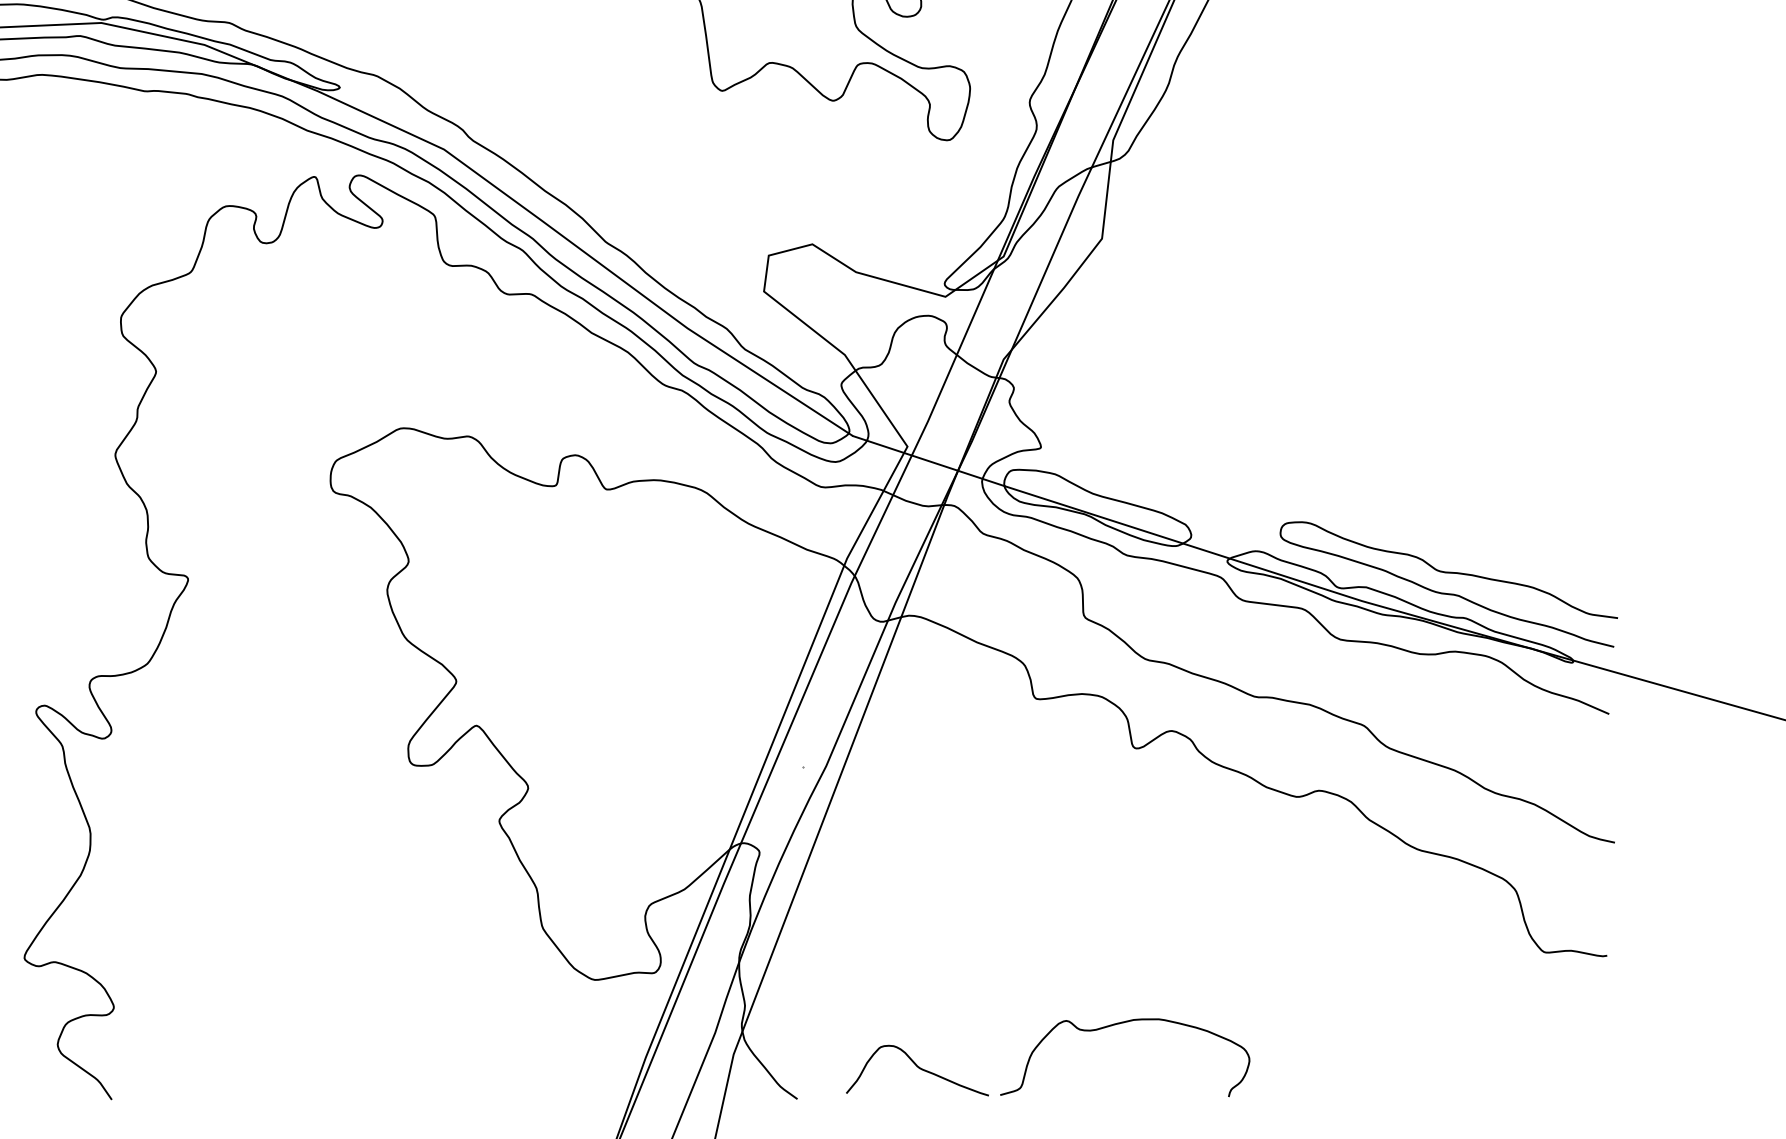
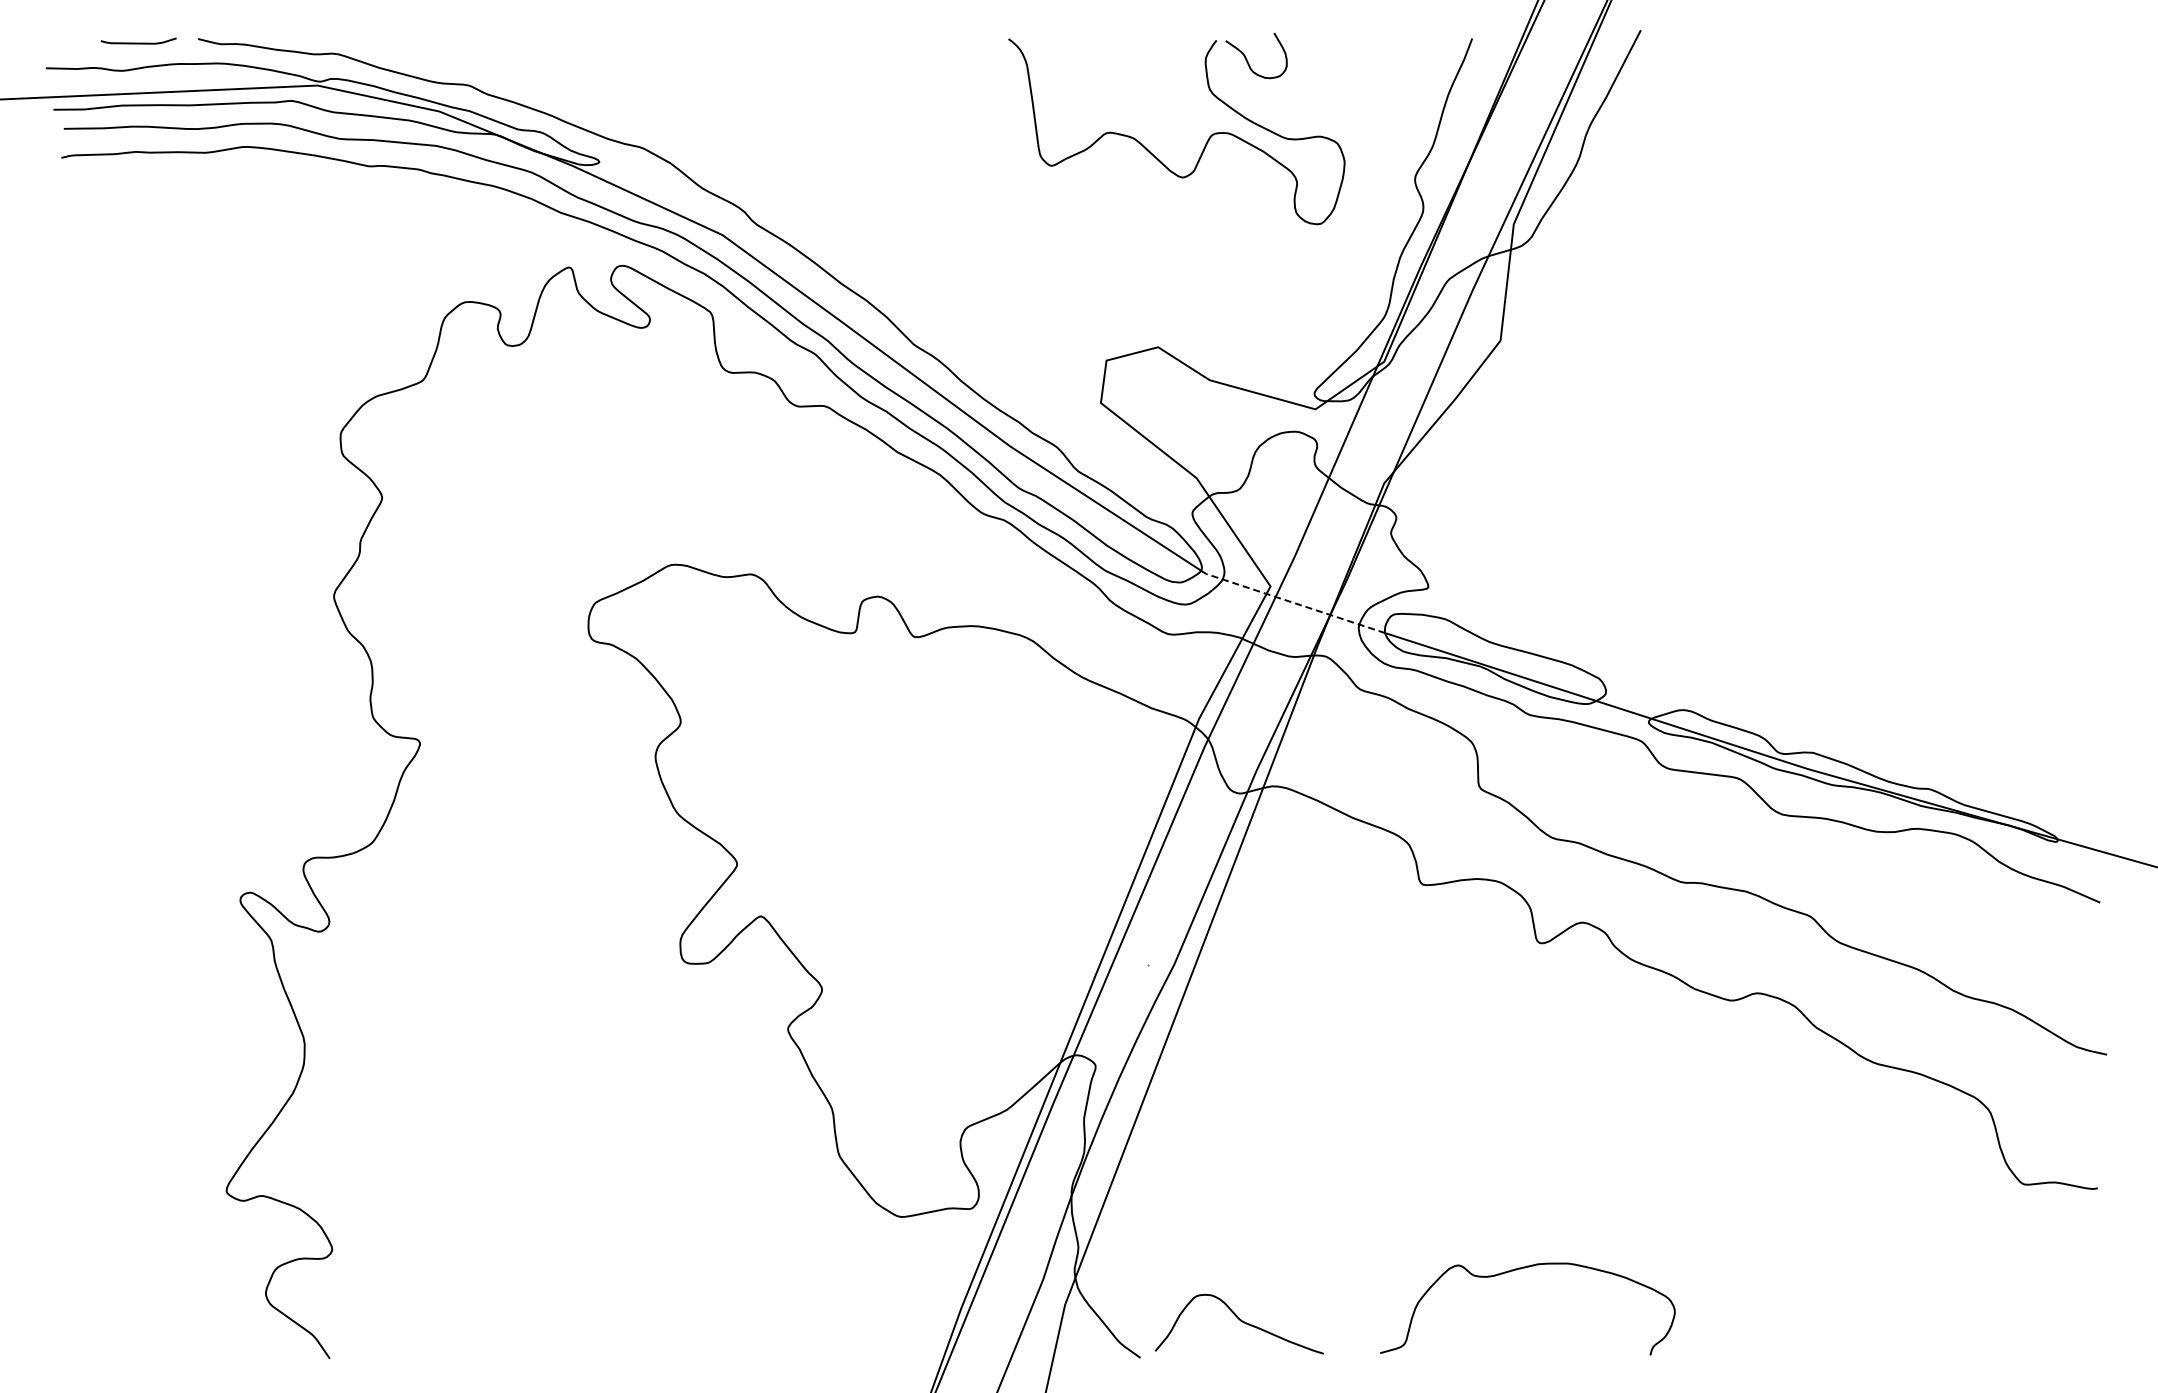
line: (928, 461) -> (1295, 603), solid -> dashed
curve: (1447, 593) -> (1909, 759), removed
curve: (918, 1068) -> (1240, 1321), moved

